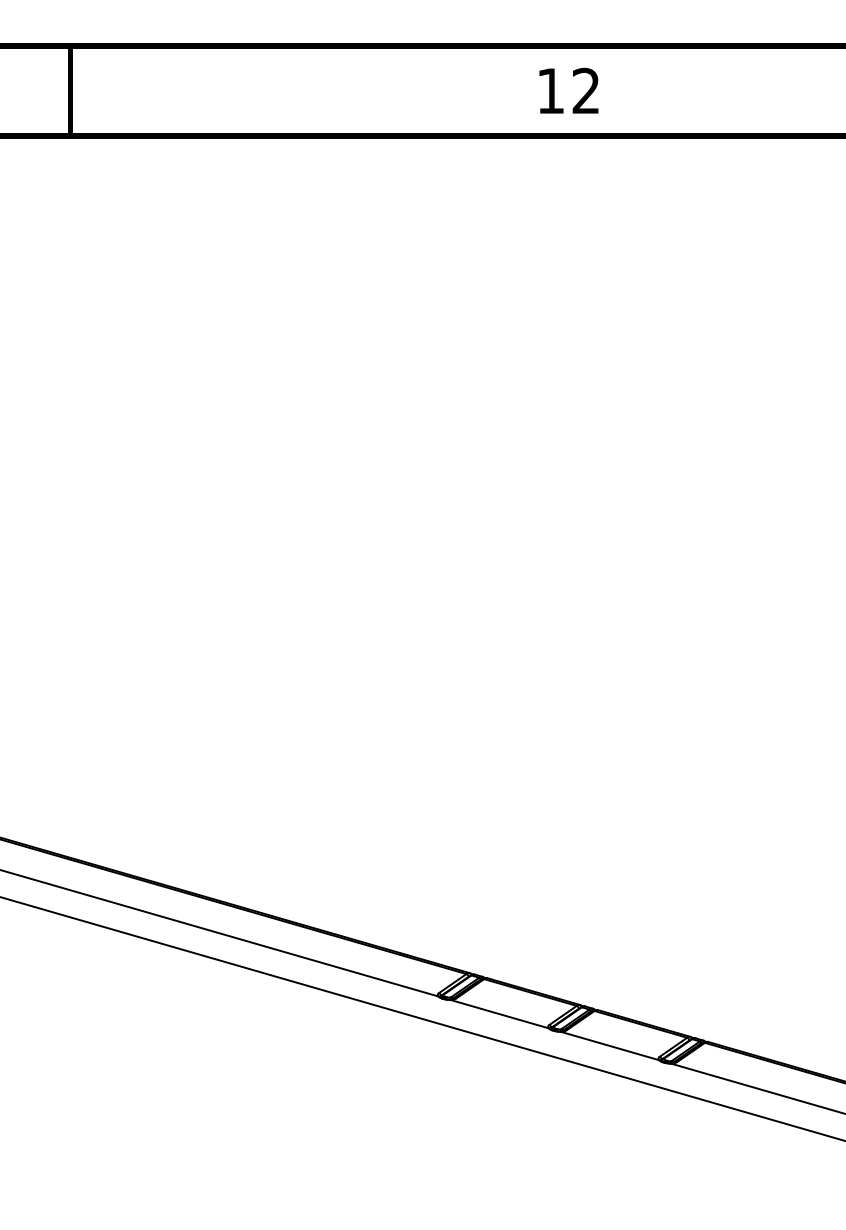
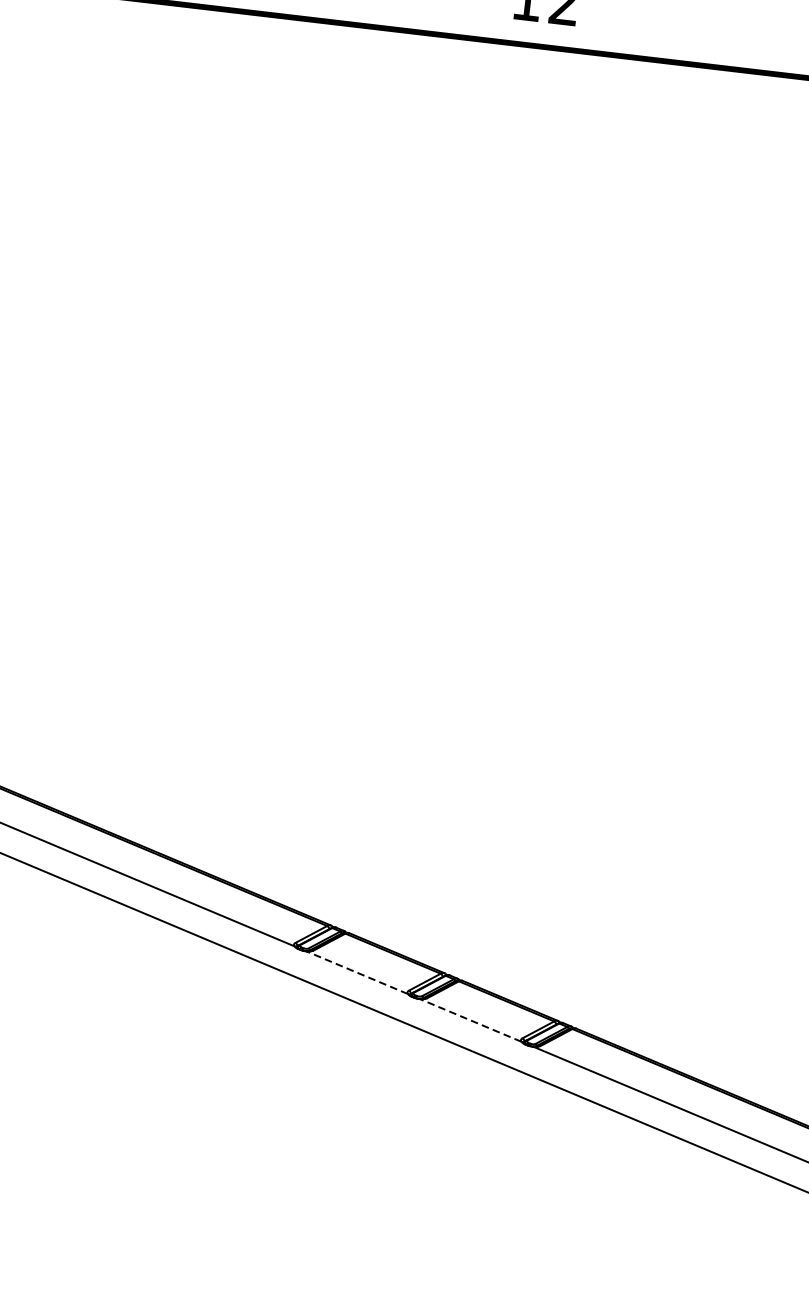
line: (498, 1013) -> (356, 972), solid -> dashed
line: (609, 1045) -> (470, 1019), solid -> dashed

